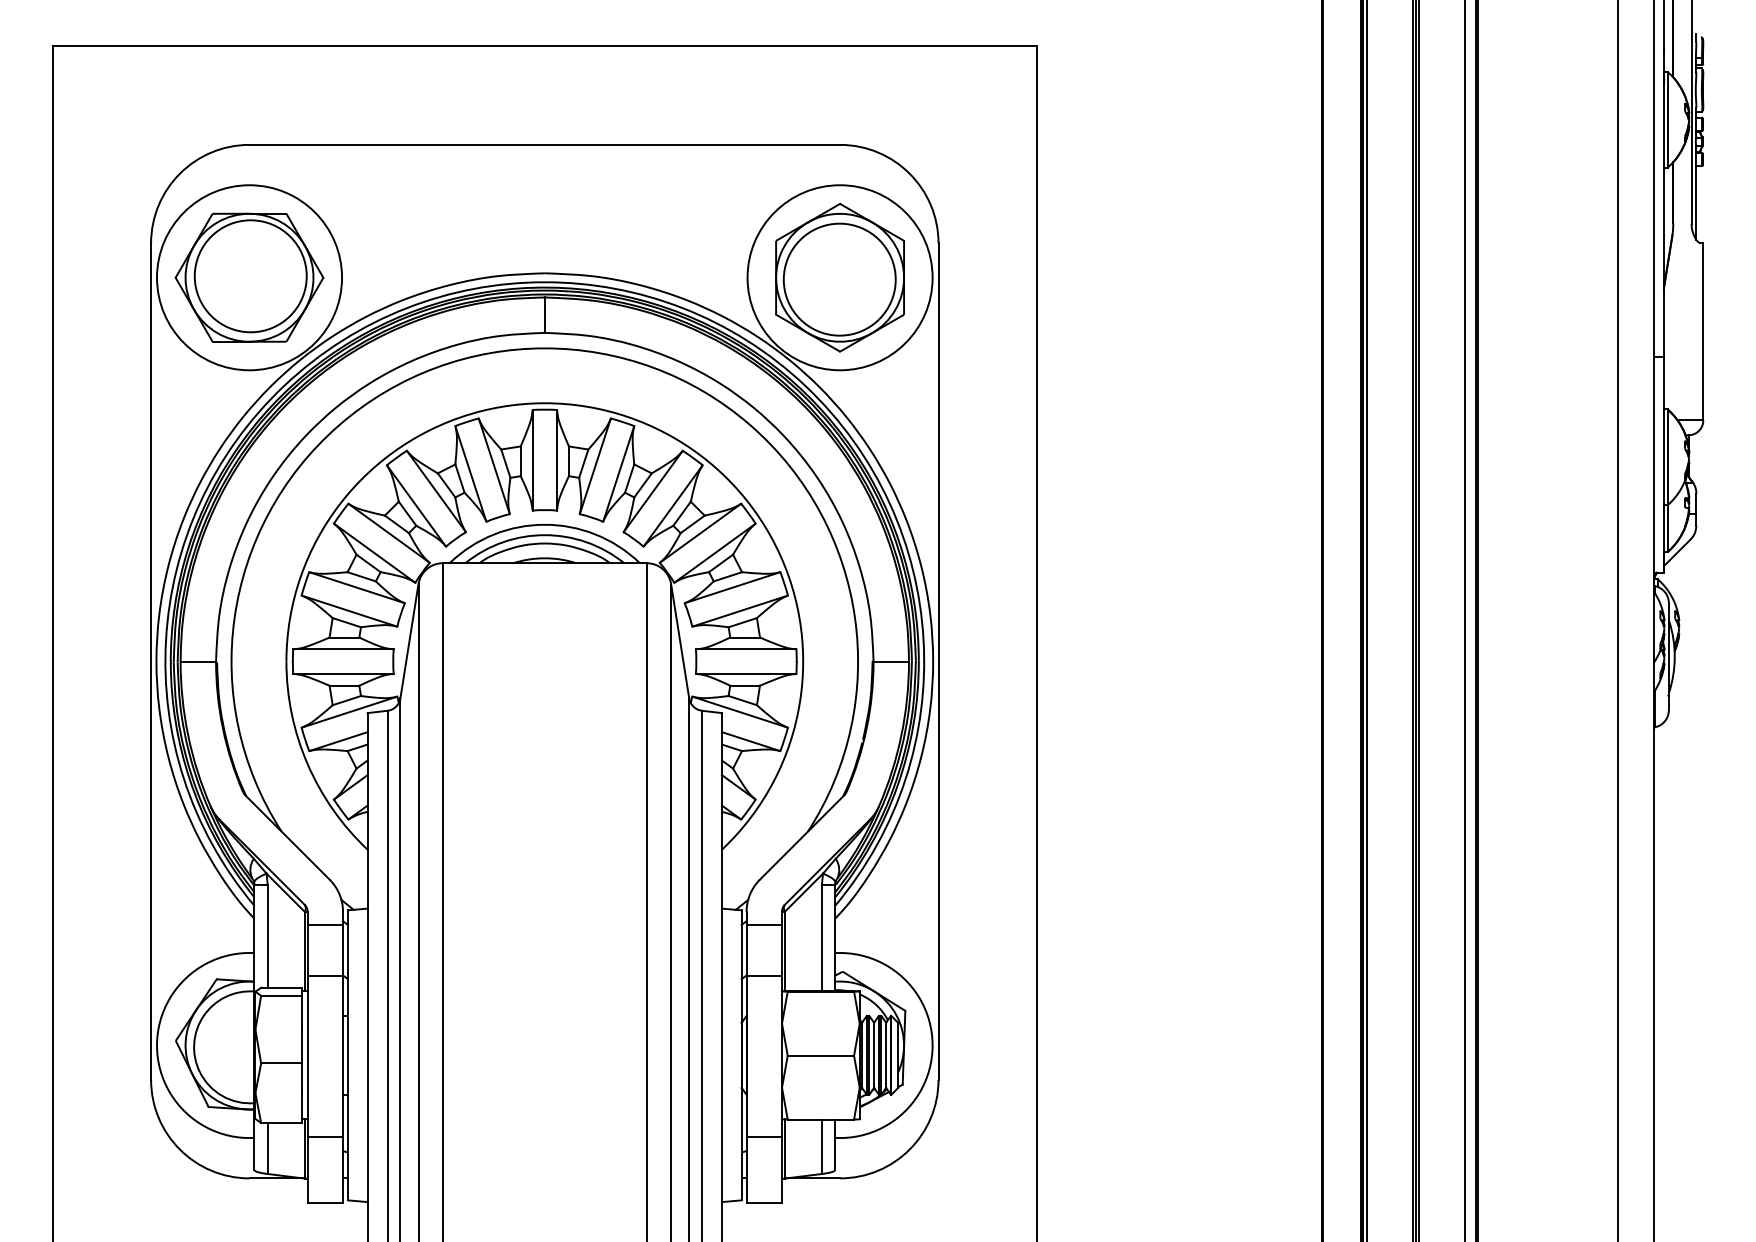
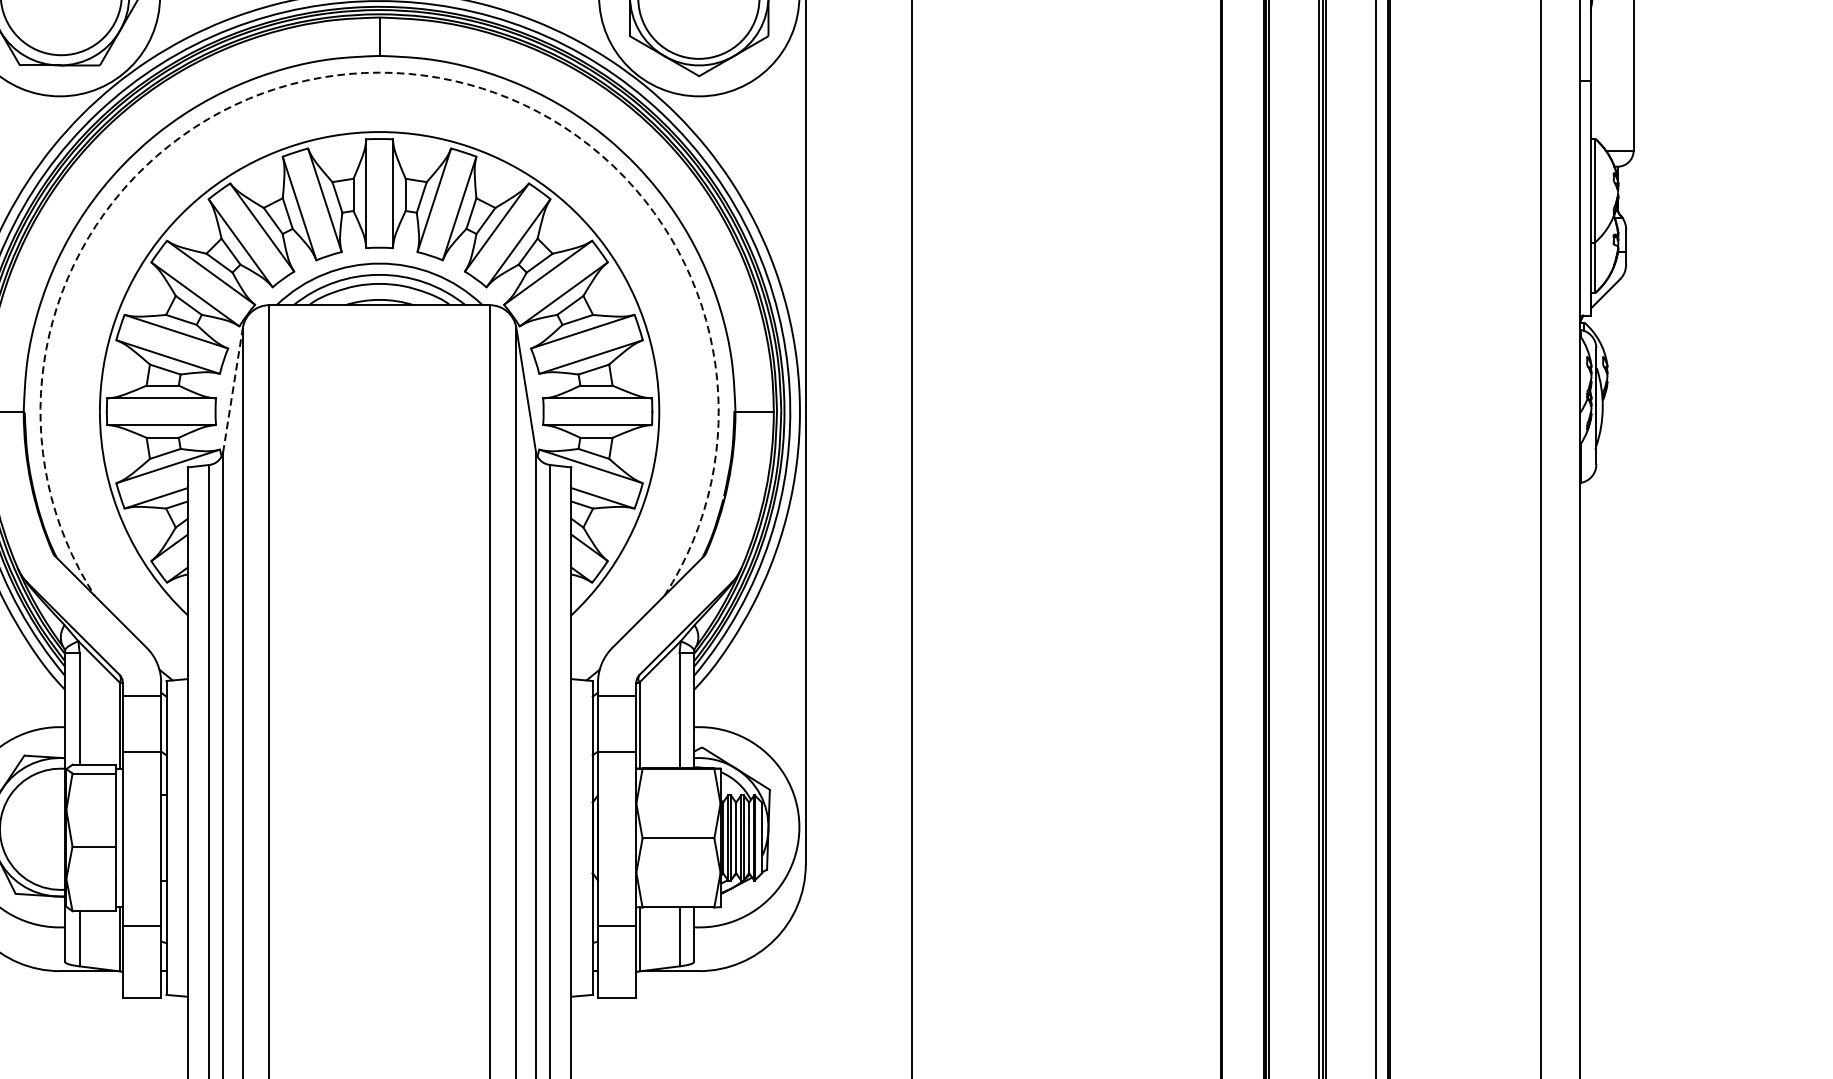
arc: (544, 348) -> (379, 72), solid -> dashed
line: (409, 641) -> (233, 389), solid -> dashed

